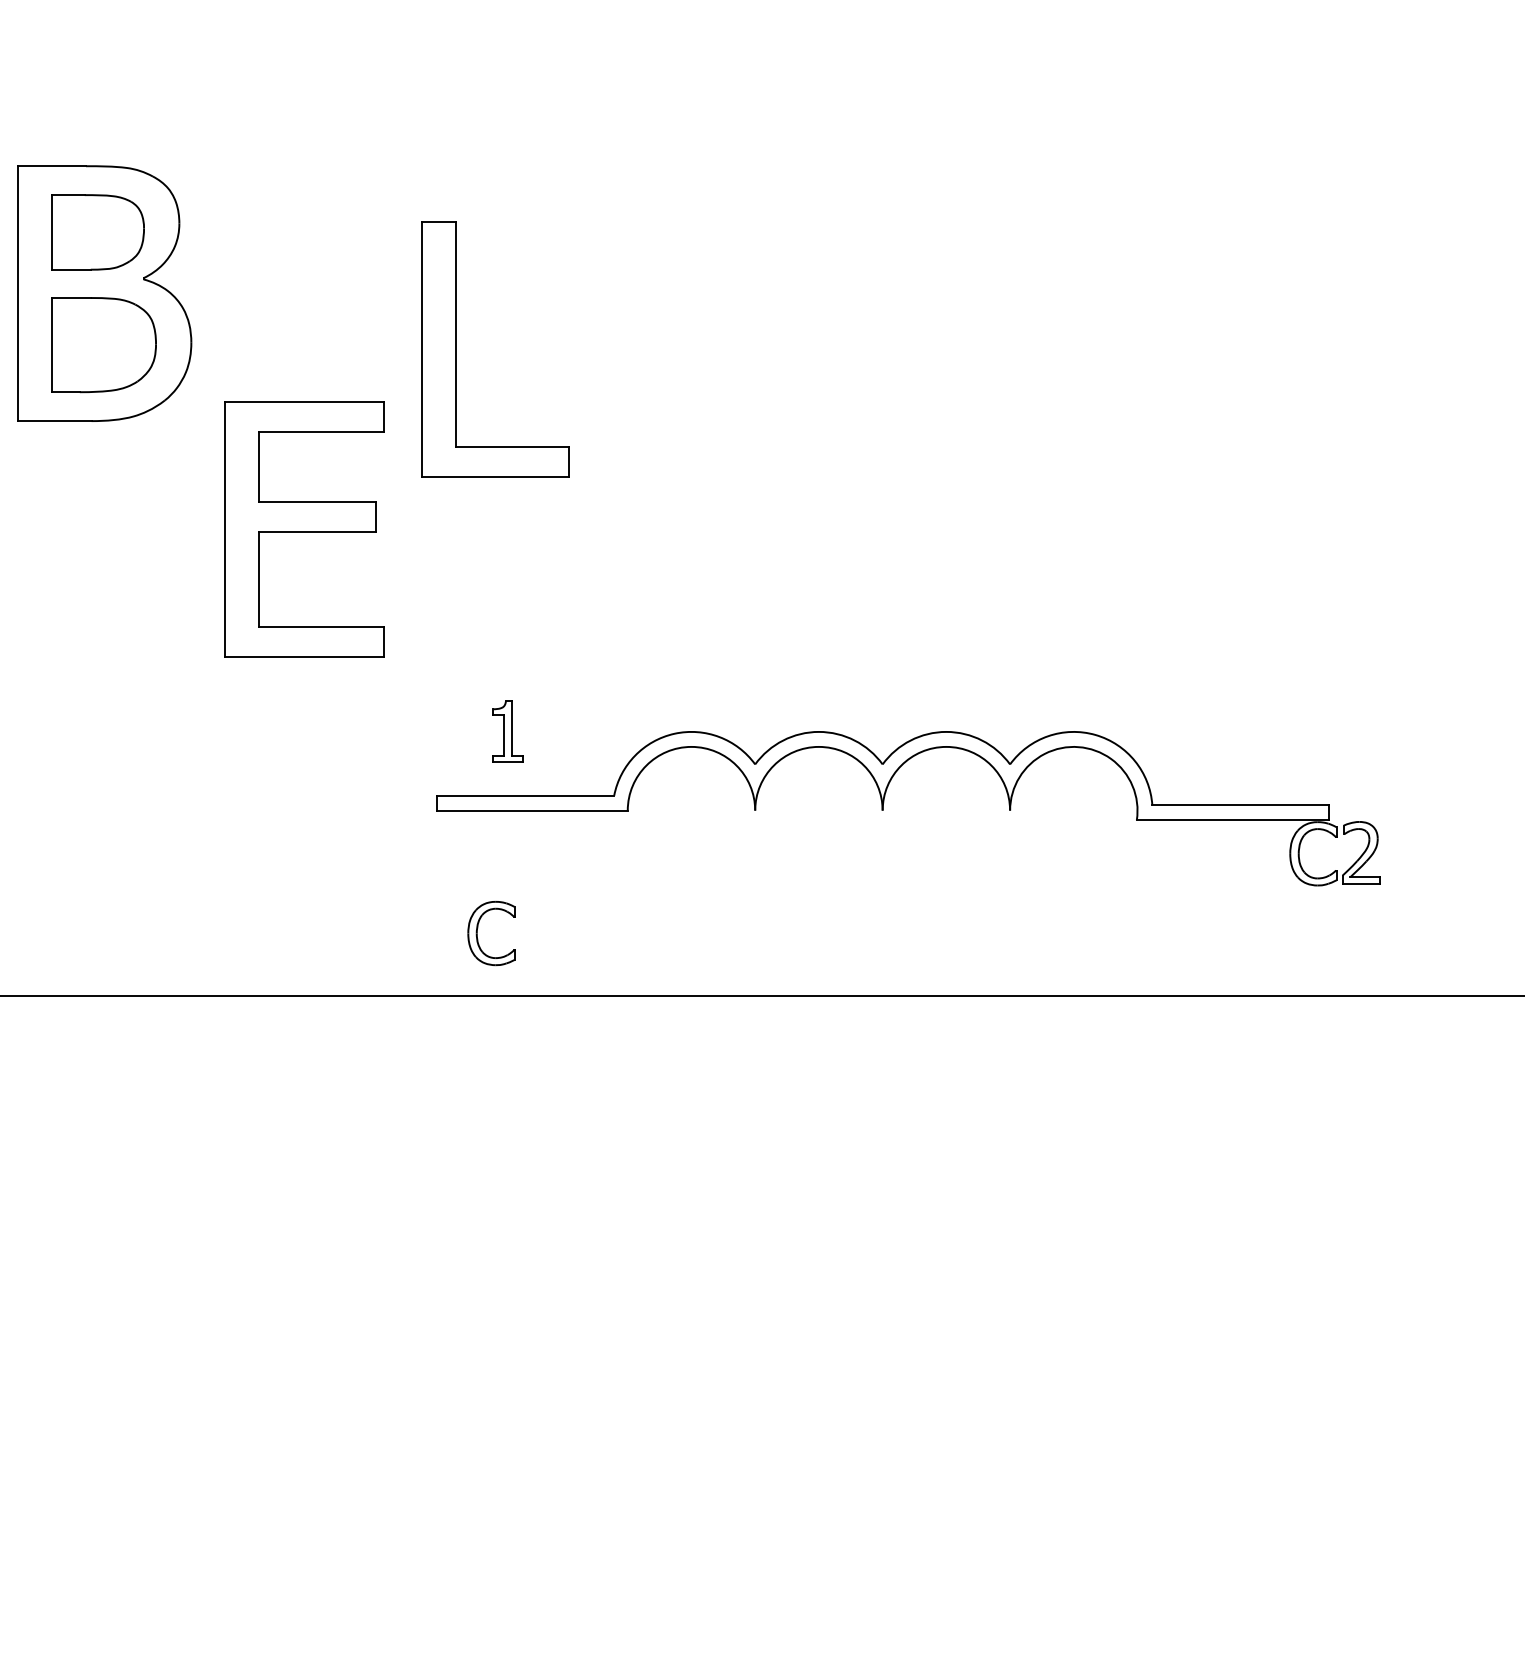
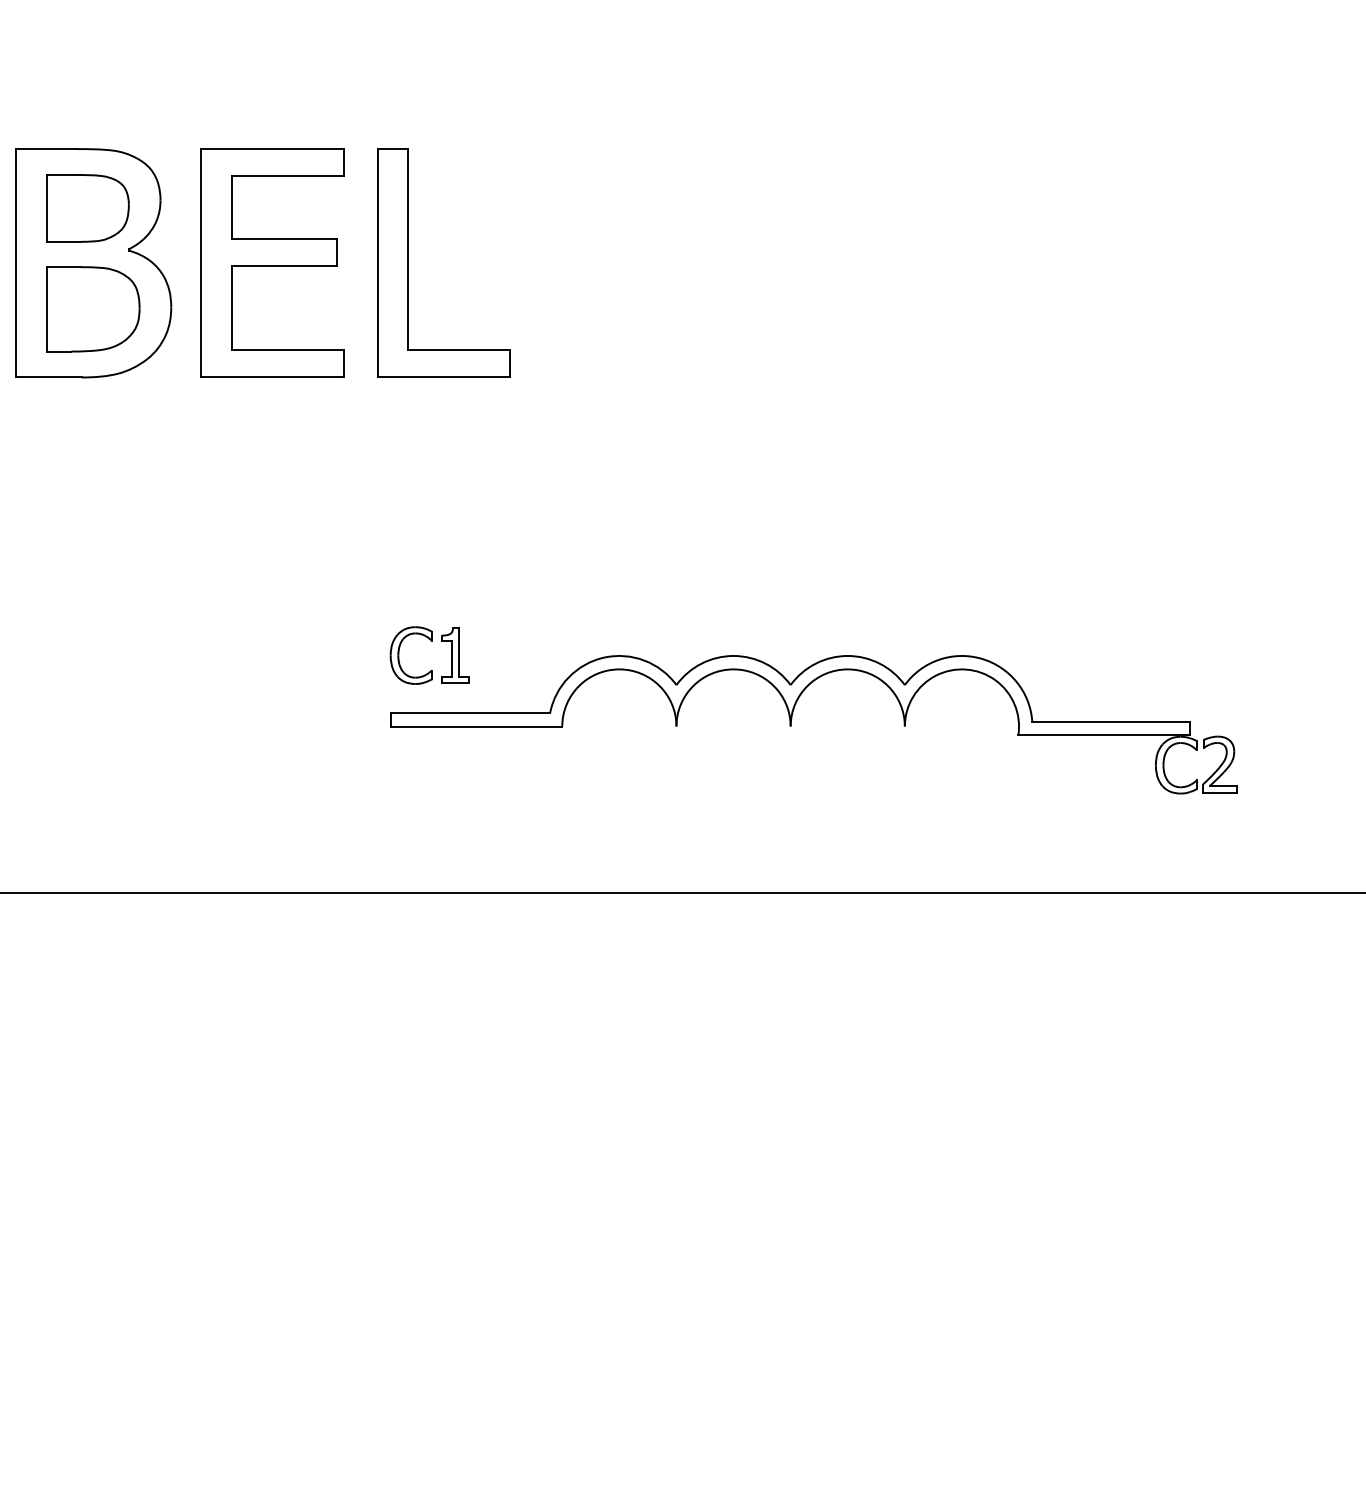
part: (456, 349) -> (408, 263), moved
part: (304, 529) -> (272, 263), moved
part: (478, 928) -> (399, 651), moved

